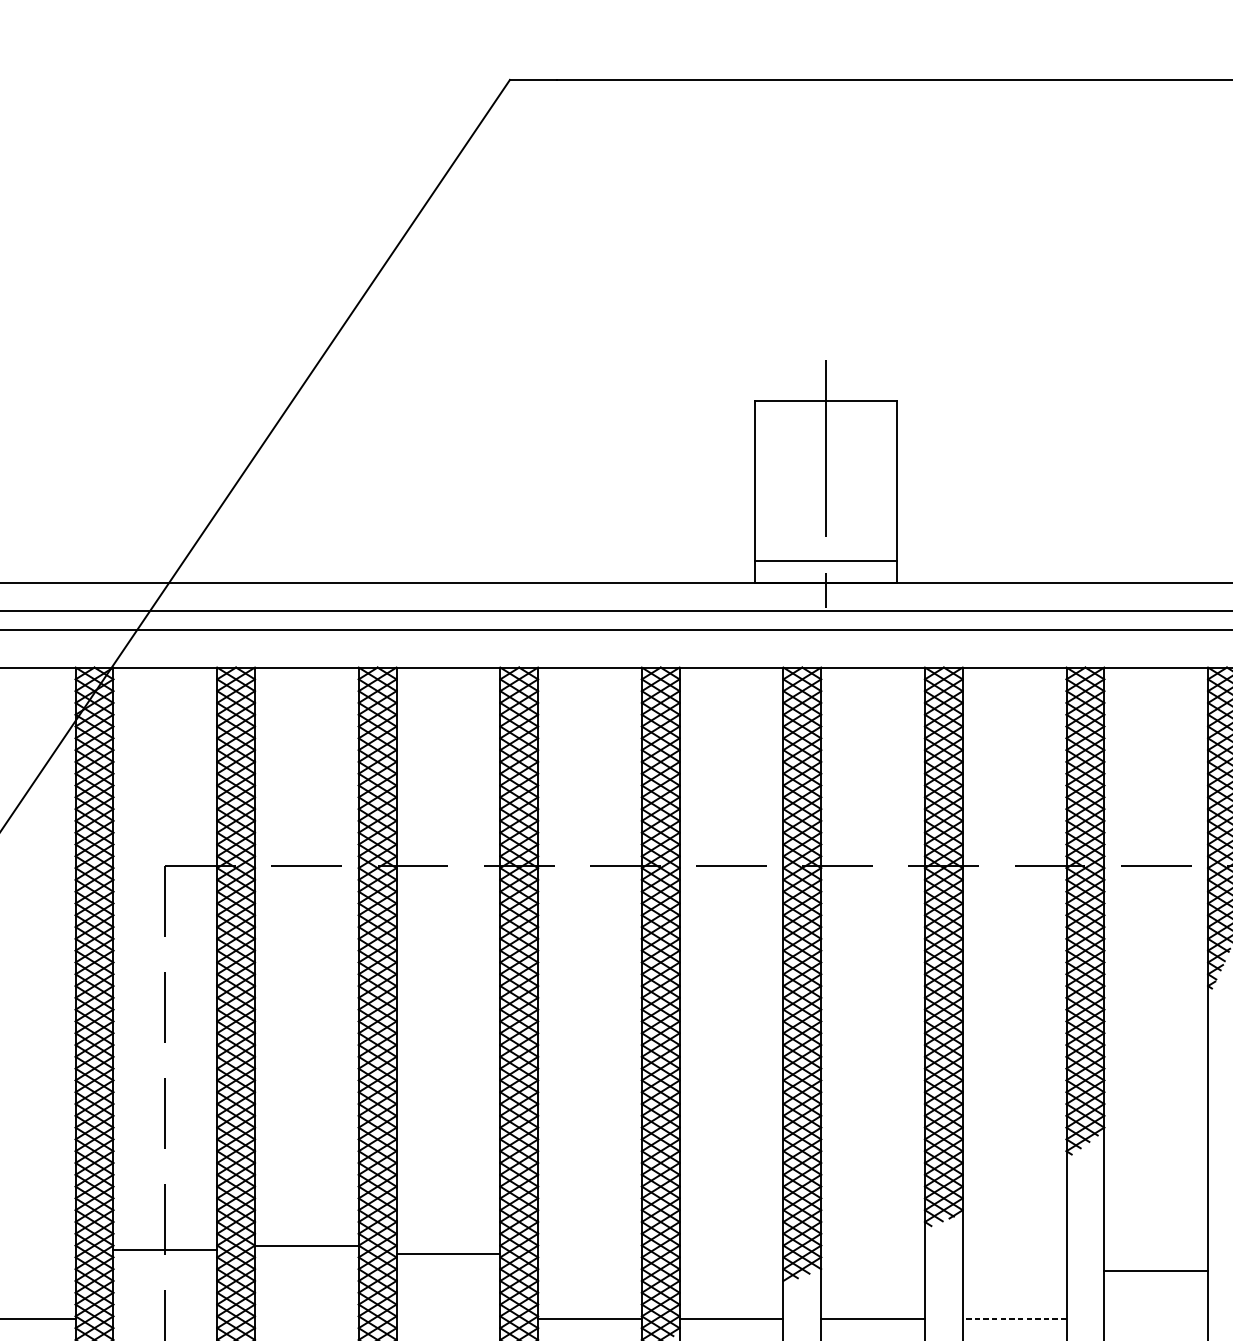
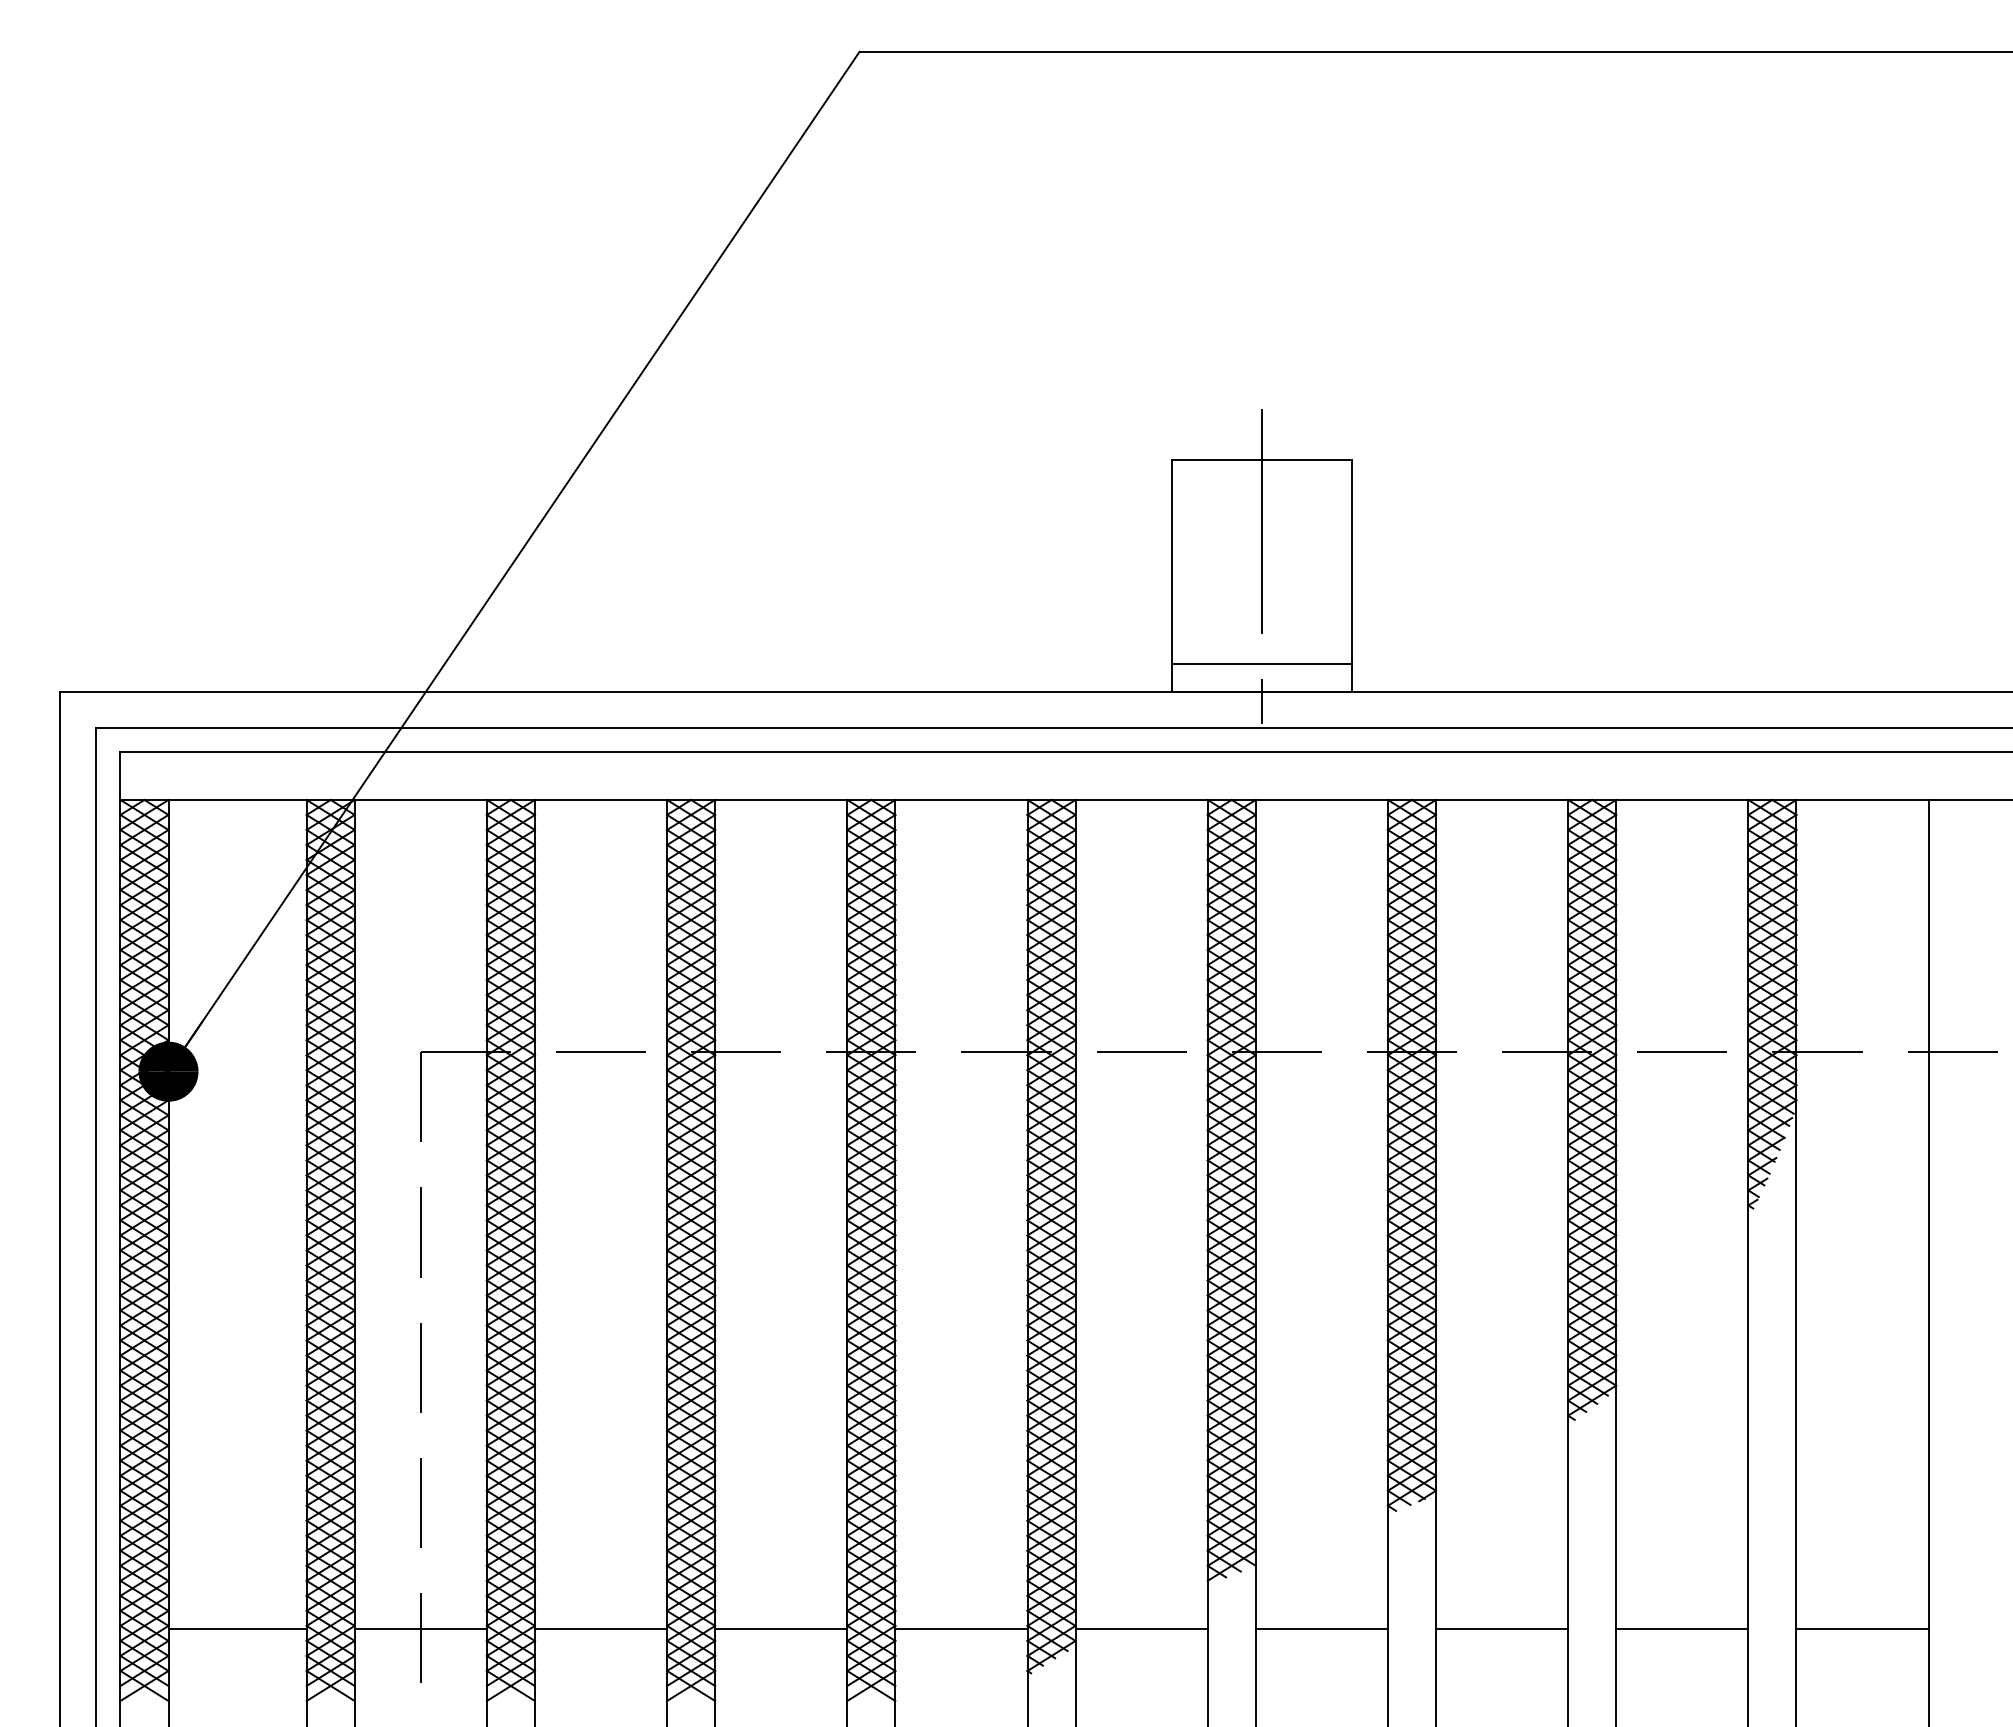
line: (306, 1246) -> (600, 1628), moved
line: (165, 1250) -> (420, 1628), moved
line: (448, 1253) -> (781, 1628), moved
line: (1156, 1270) -> (1682, 1628), moved
line: (1014, 1318) -> (1501, 1628), dashed -> solid

